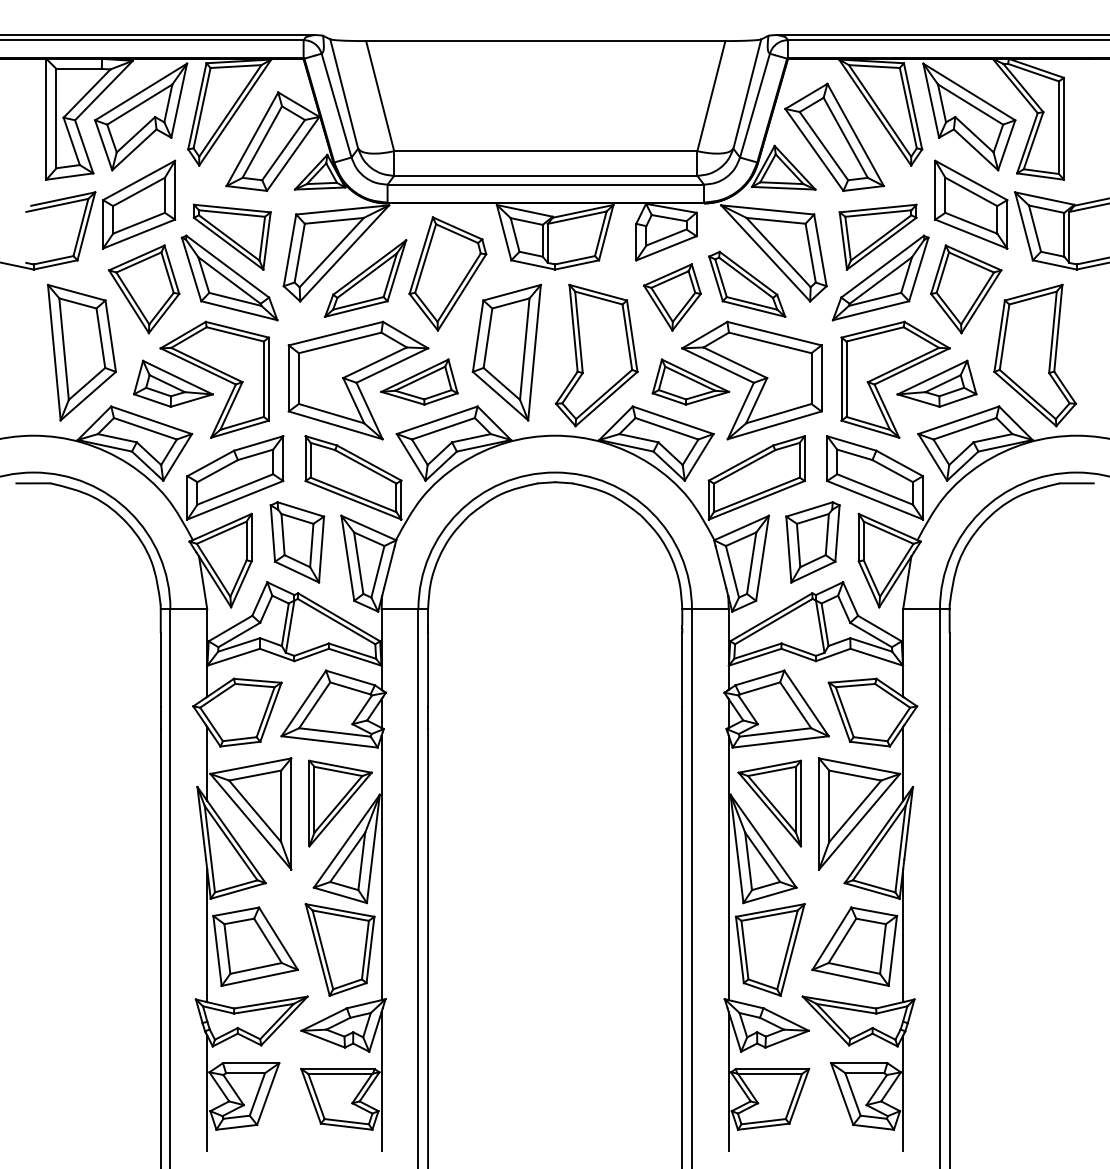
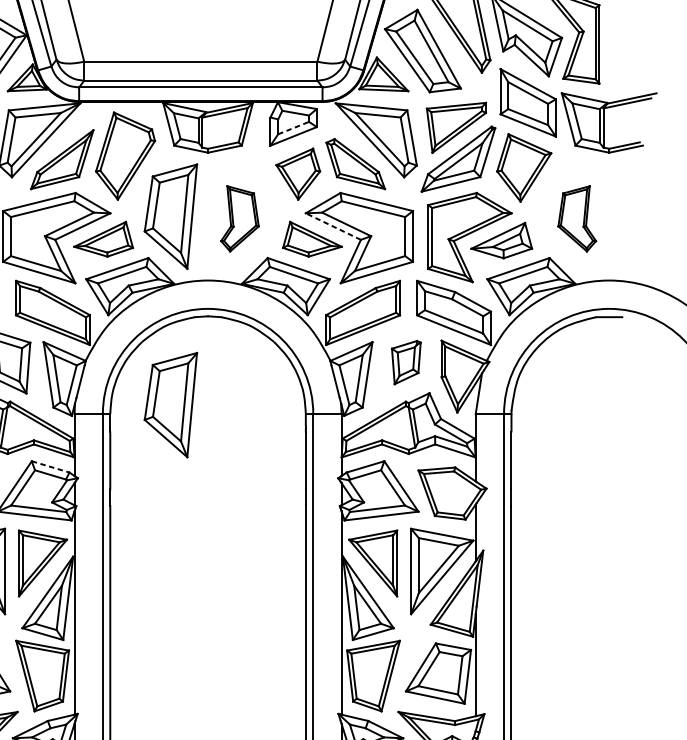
line: (666, 237) -> (293, 128), solid -> dashed
part: (596, 355) -> (239, 218), size x0.6
part: (1034, 355) -> (576, 218), size x0.6
line: (718, 365) -> (333, 226), solid -> dashed
part: (812, 542) -> (405, 362), size x0.7
part: (506, 597) -> (170, 404), added
line: (350, 678) -> (50, 467), solid -> dashed

